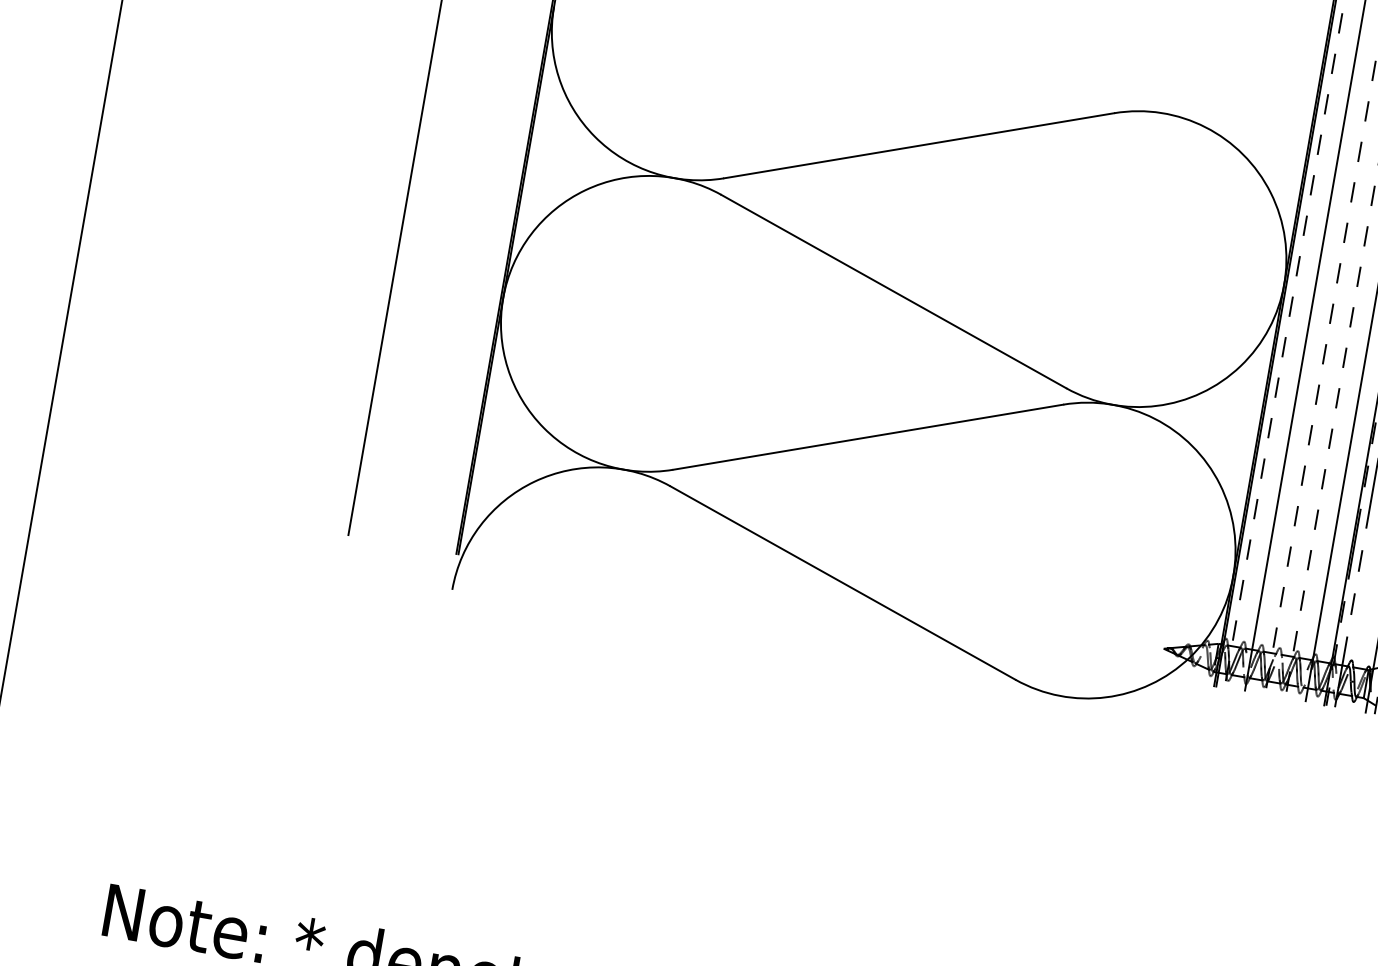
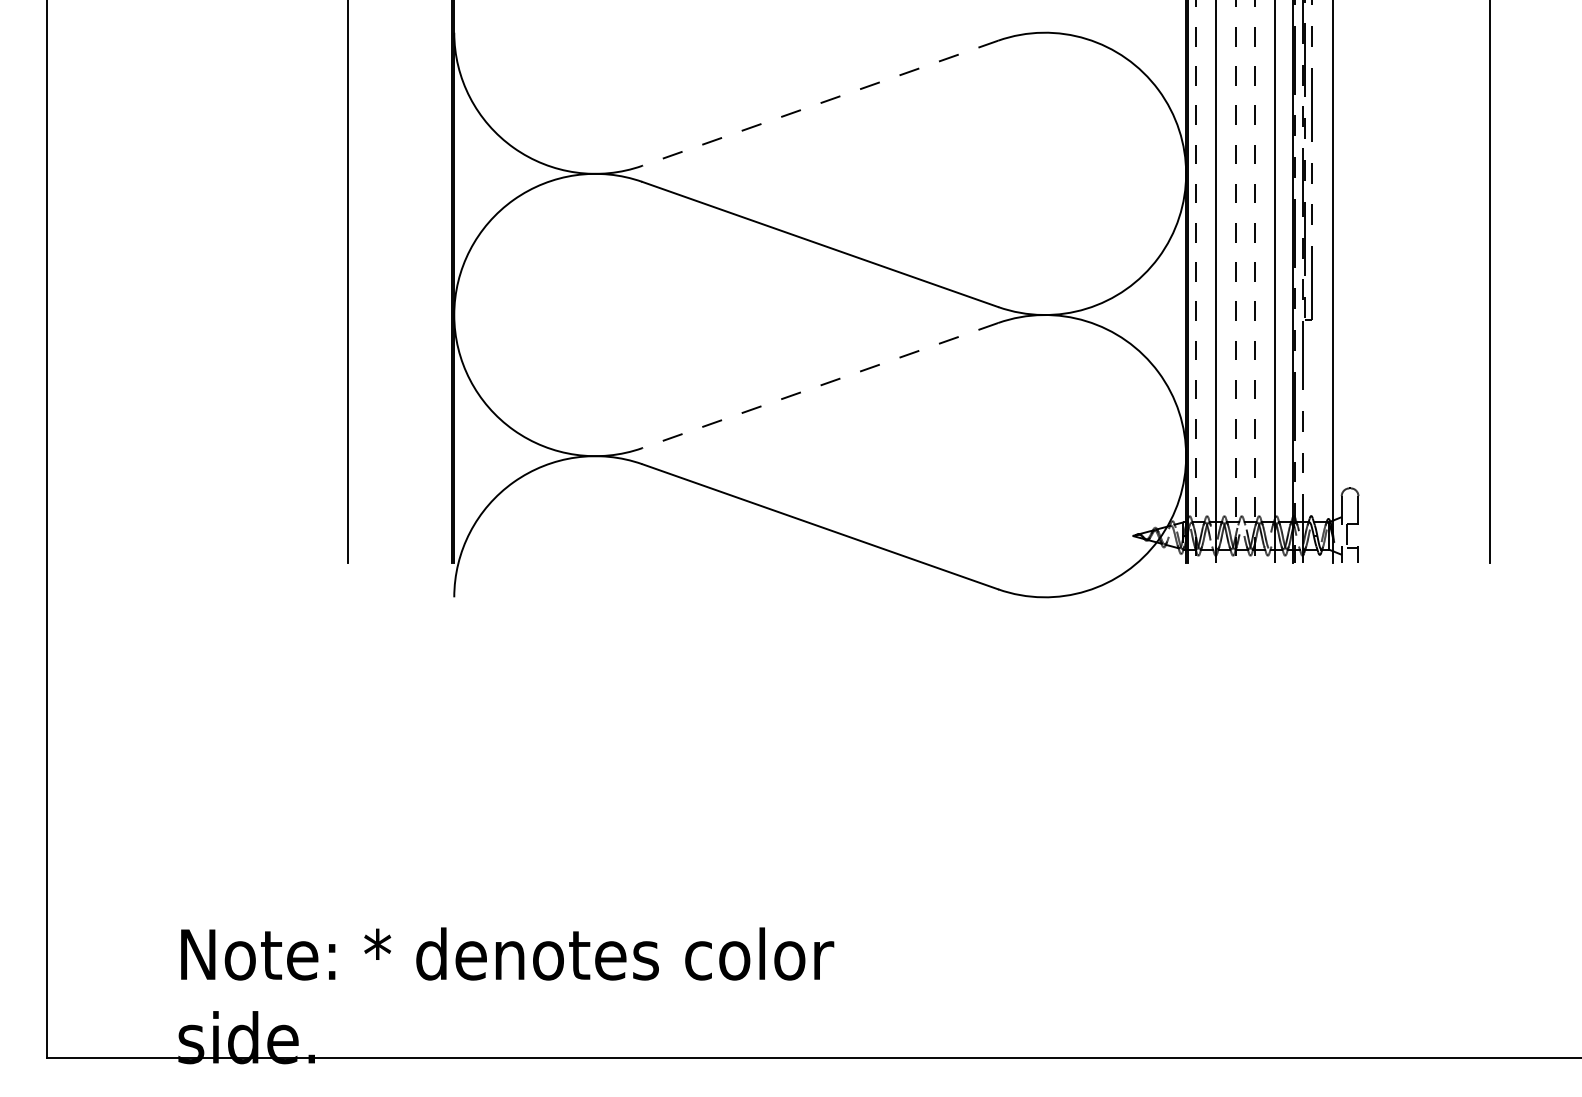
line: (919, 146) -> (820, 103), solid -> dashed
line: (868, 437) -> (820, 385), solid -> dashed

